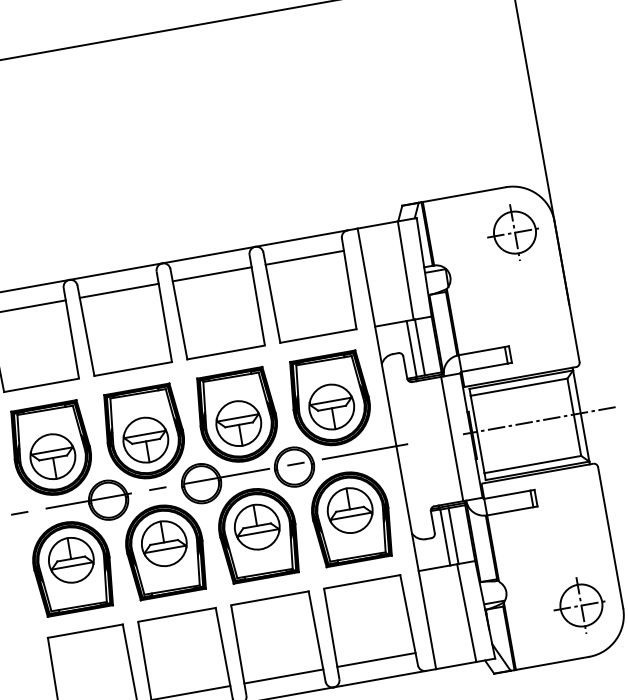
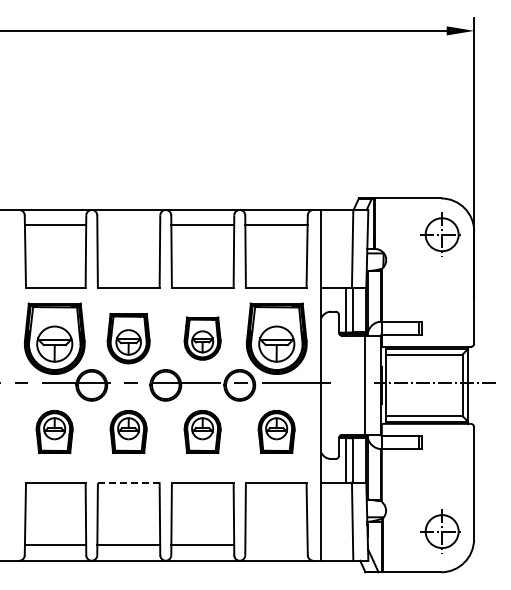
line: (118, 291) -> (128, 225), removed
part: (237, 416) -> (202, 338), size x0.6
part: (144, 433) -> (128, 338), size x0.7
part: (350, 516) -> (276, 431), size x0.6
part: (258, 533) -> (202, 431), size x0.6
part: (165, 549) -> (128, 431), size x0.6
part: (72, 566) -> (54, 431), size x0.6
line: (176, 615) -> (128, 483), solid -> dashed
line: (376, 660) -> (276, 545), removed

